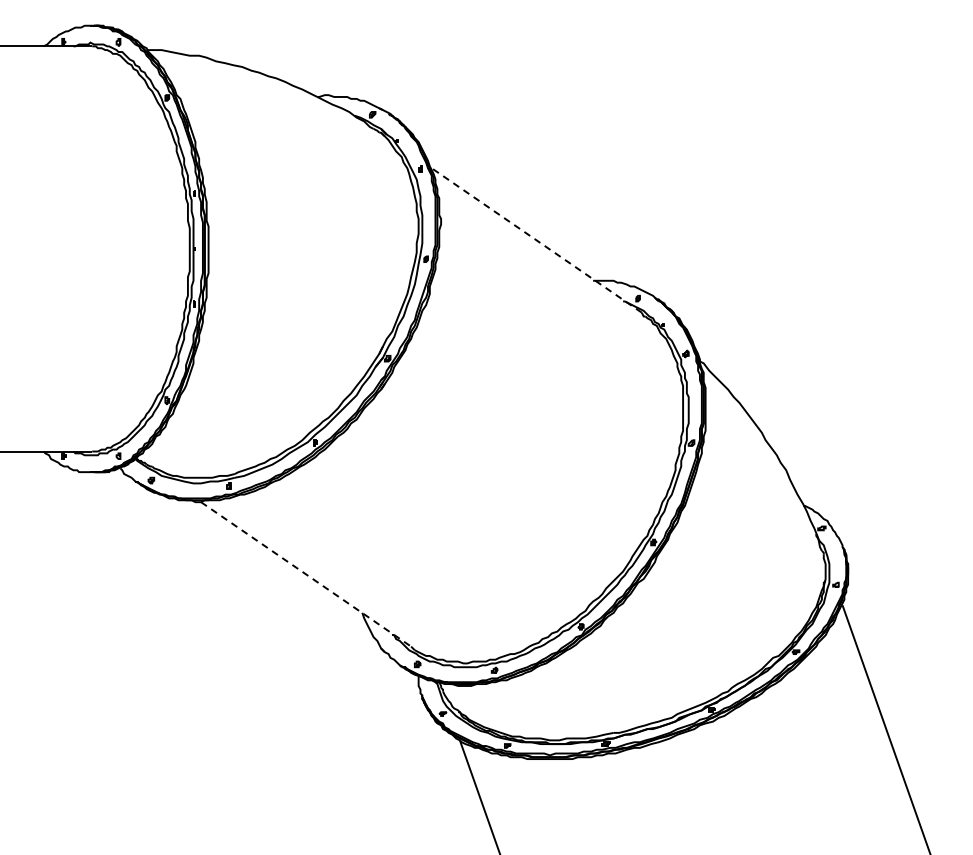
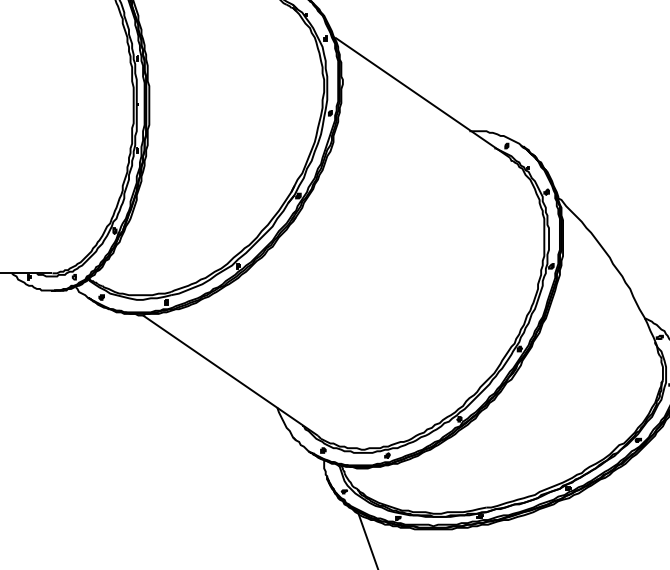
line: (536, 240) -> (422, 97), dashed -> solid
line: (306, 574) -> (230, 375), dashed -> solid

